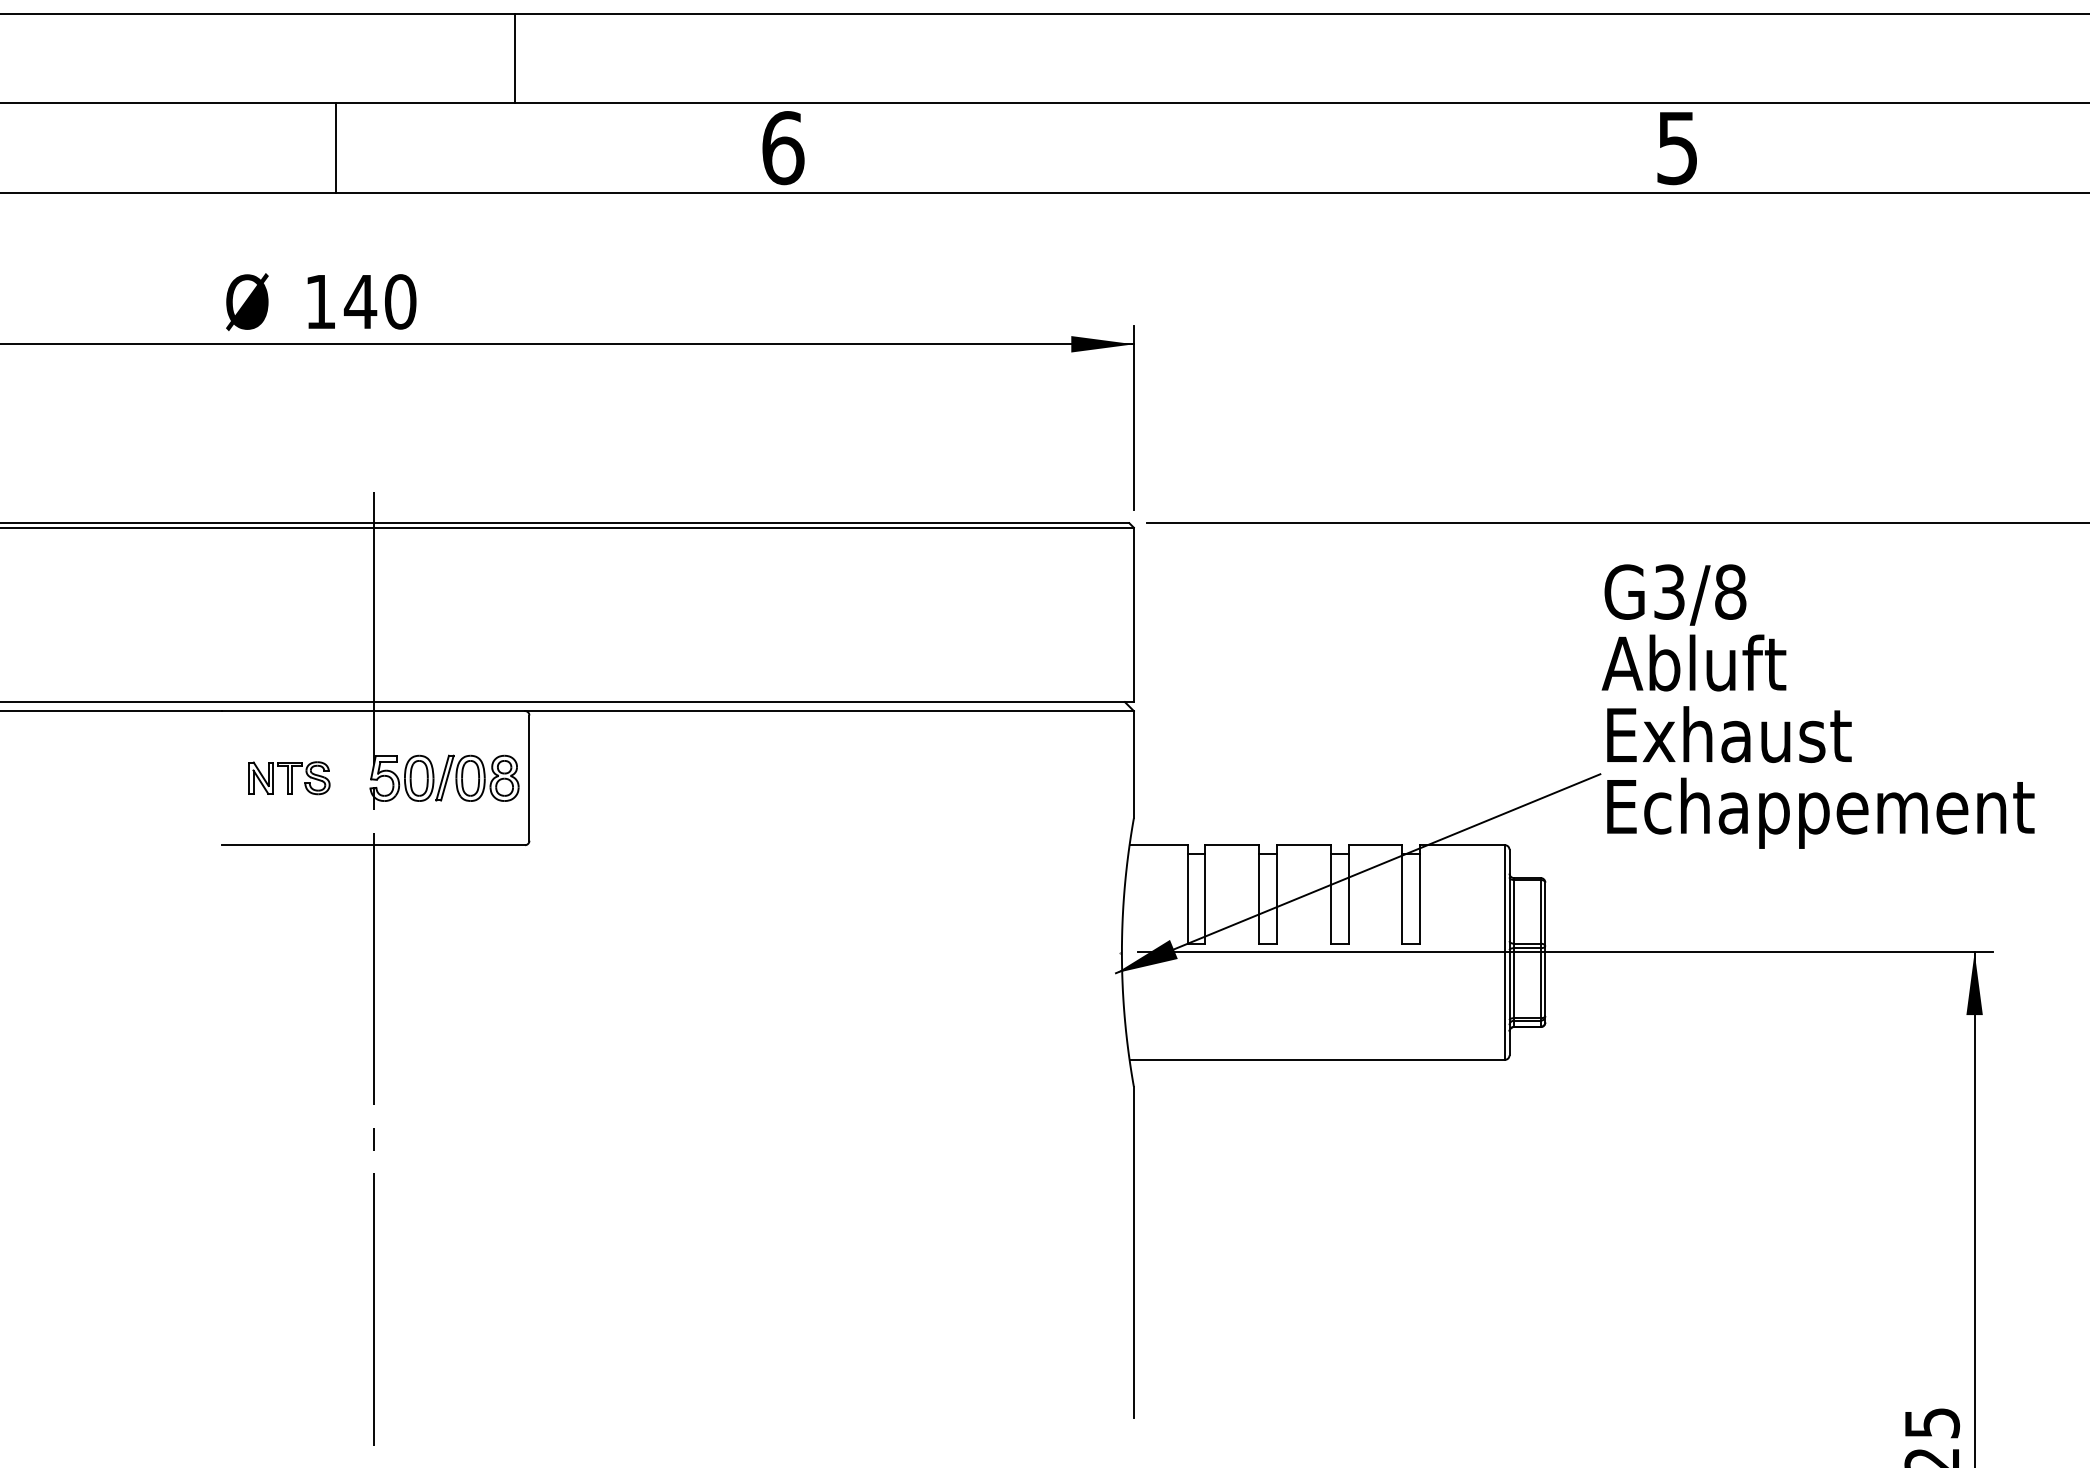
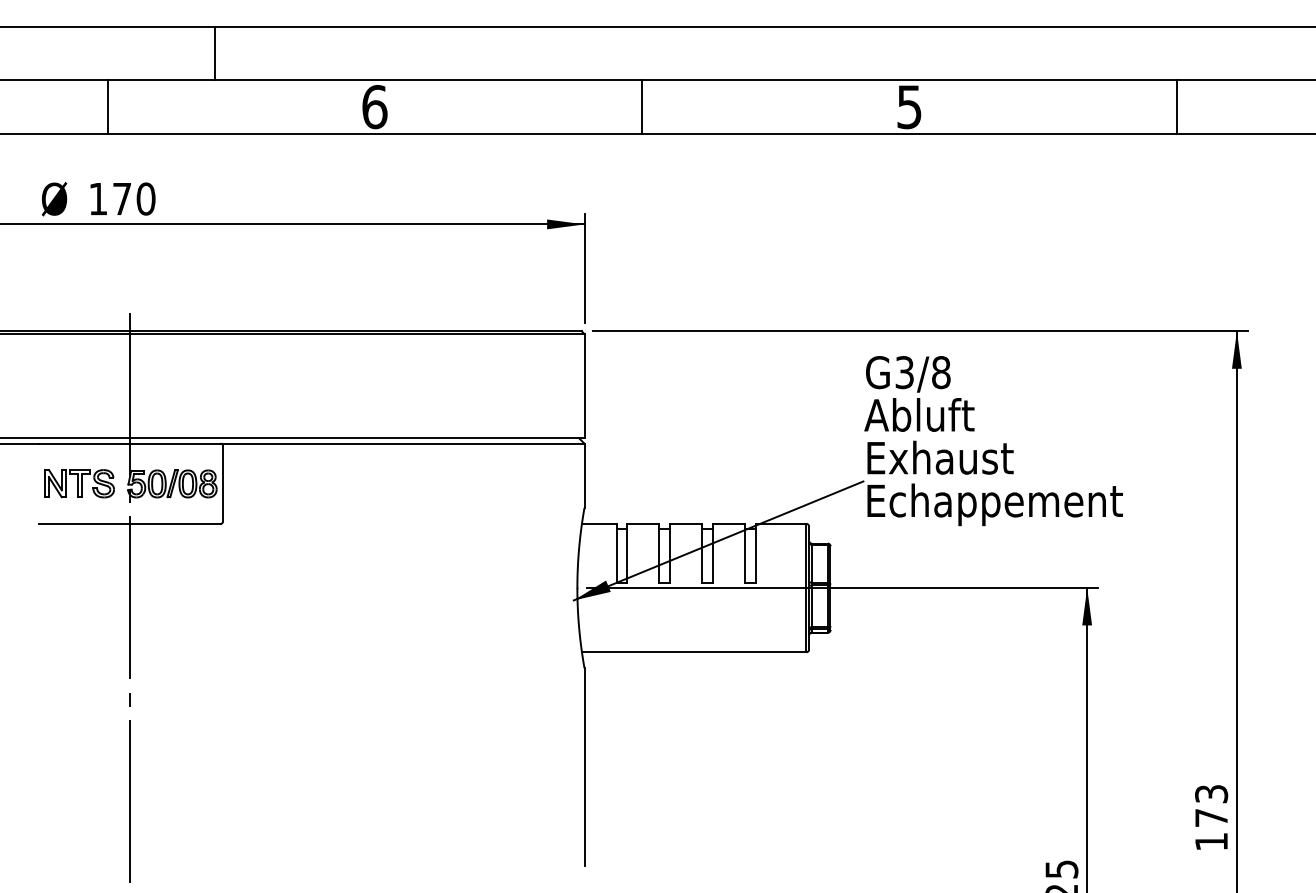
line: (1230, 147) -> (642, 106), added
text: (361, 302) -> (122, 199), 140 -> 170
part: (289, 777) -> (79, 483), size x1.43

